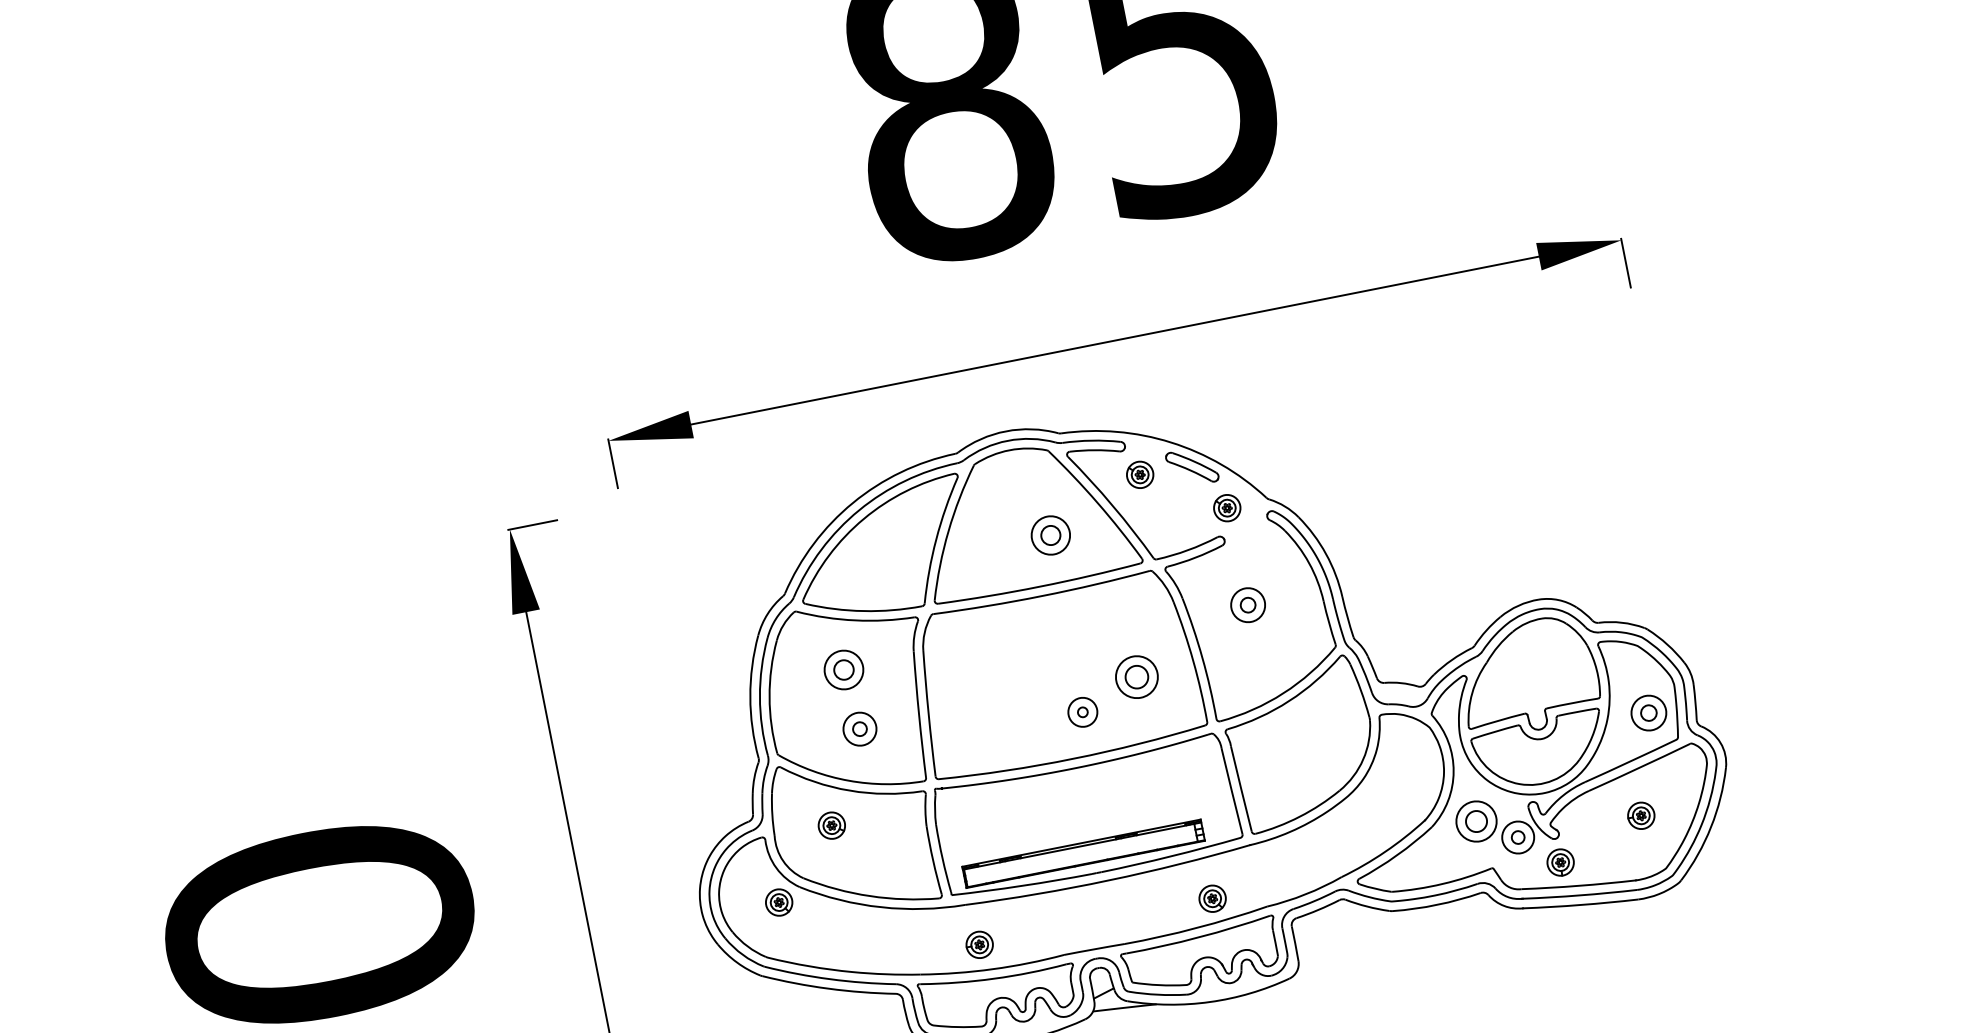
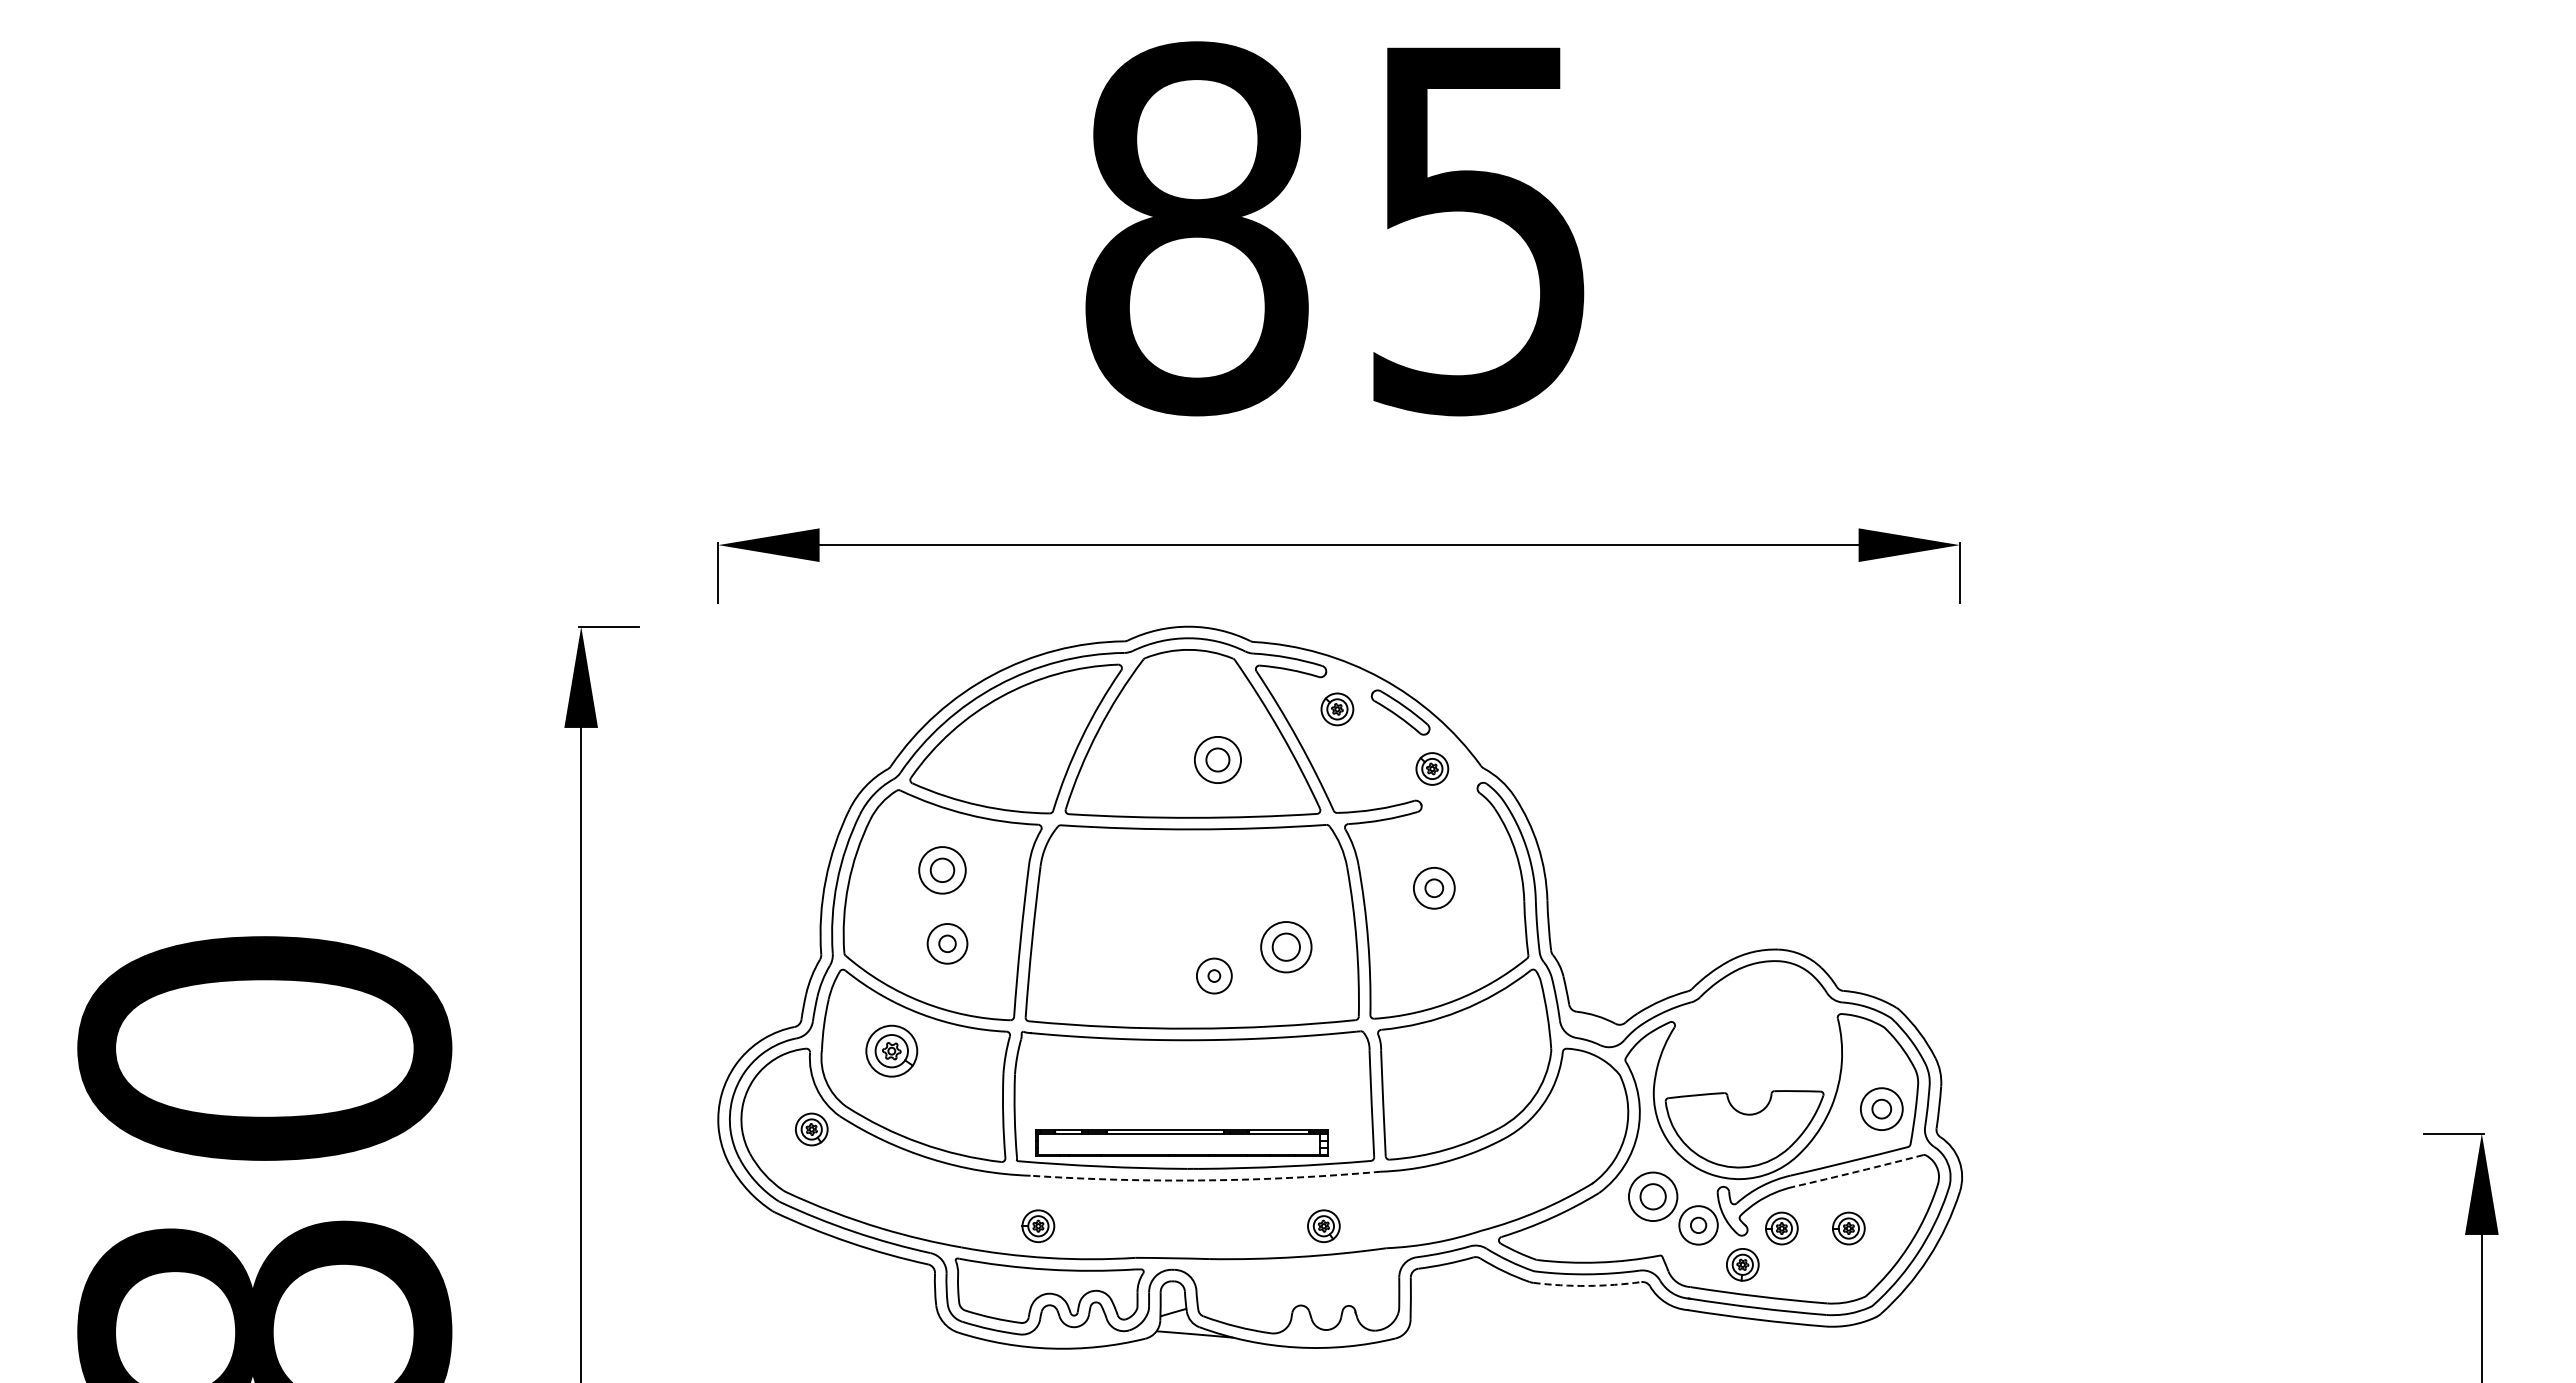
part: (1528, 676) -> (1748, 1037), removed
arc: (1639, 767) -> (1858, 1171), solid -> dashed
part: (831, 825) -> (891, 1050), size x1.6
part: (1586, 826) -> (1781, 1228), added
arc: (1108, 880) -> (1205, 1180), solid -> dashed
arc: (1437, 904) -> (1587, 1285), solid -> dashed
part: (1200, 955) -> (1296, 1290), removed

